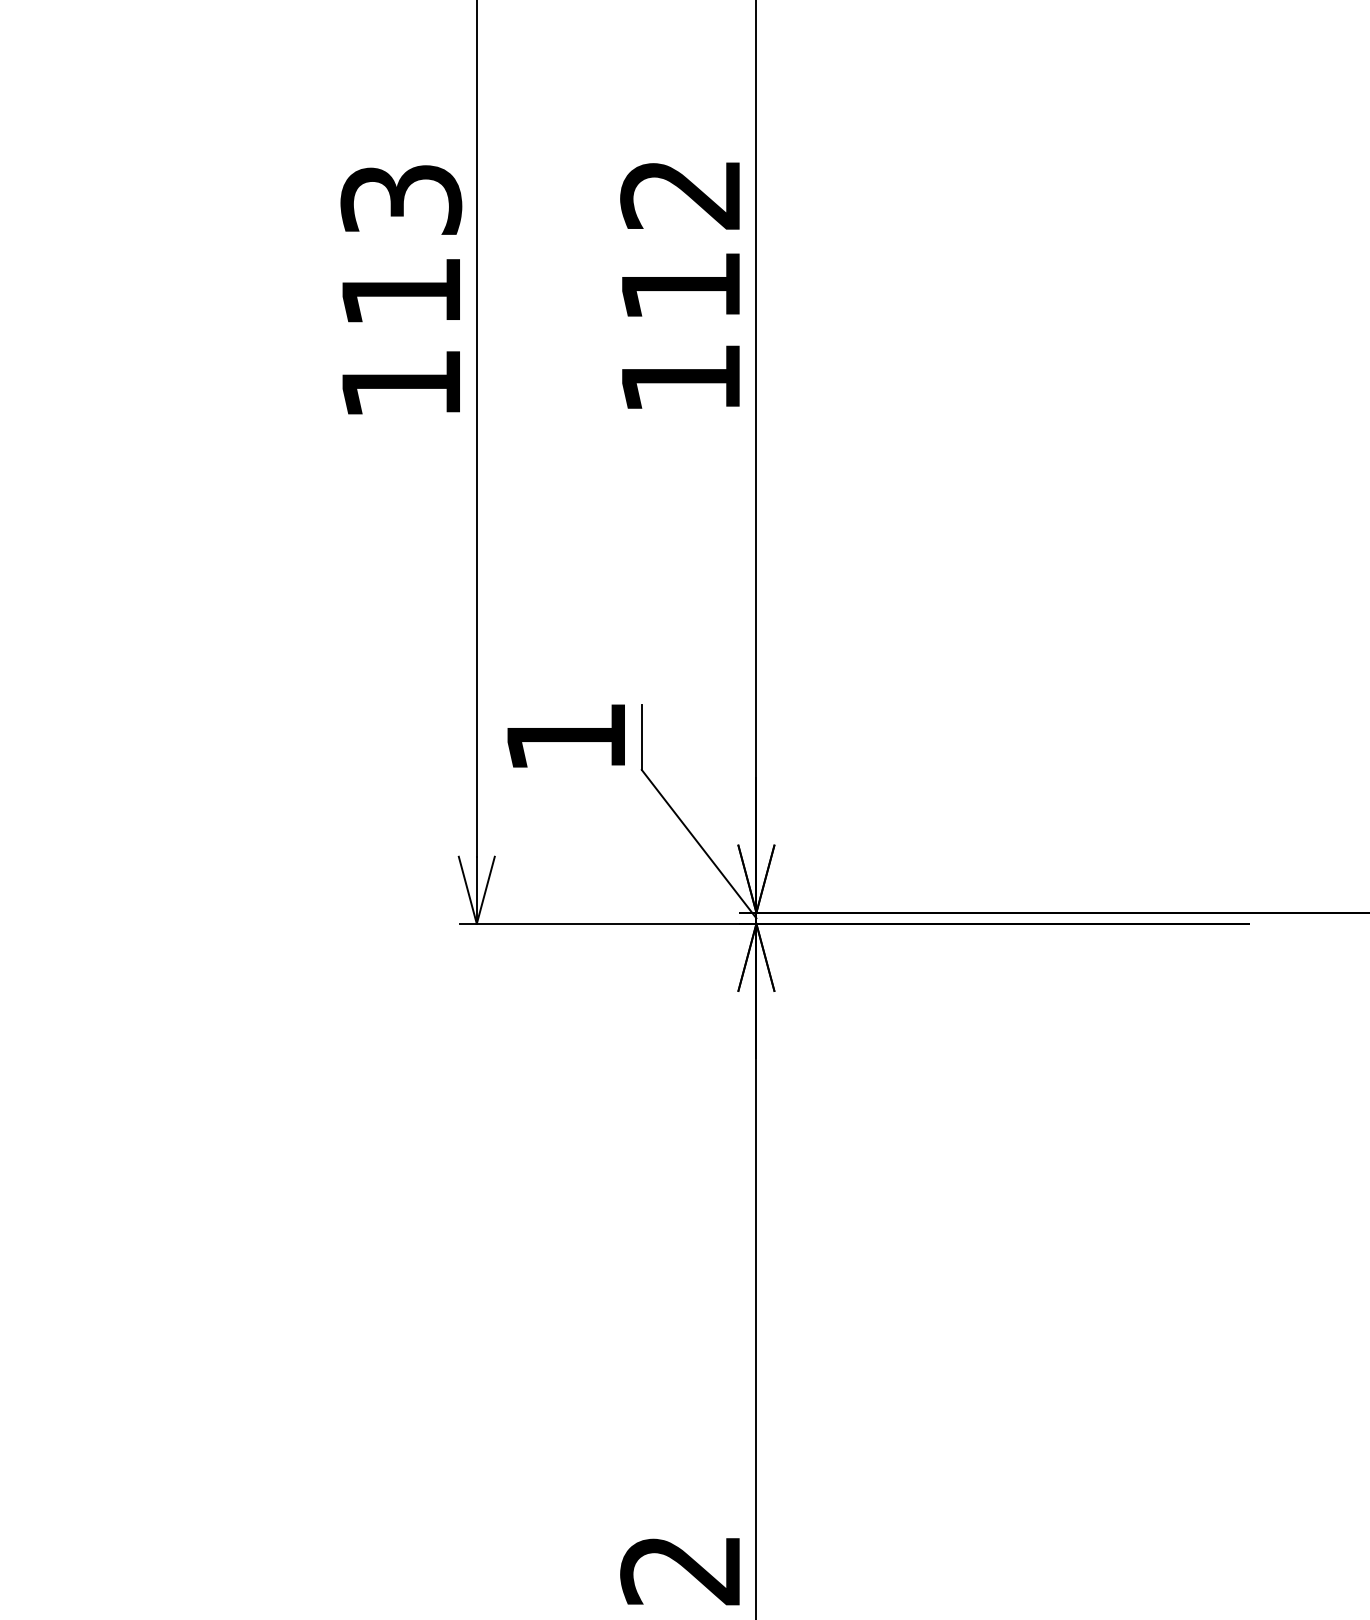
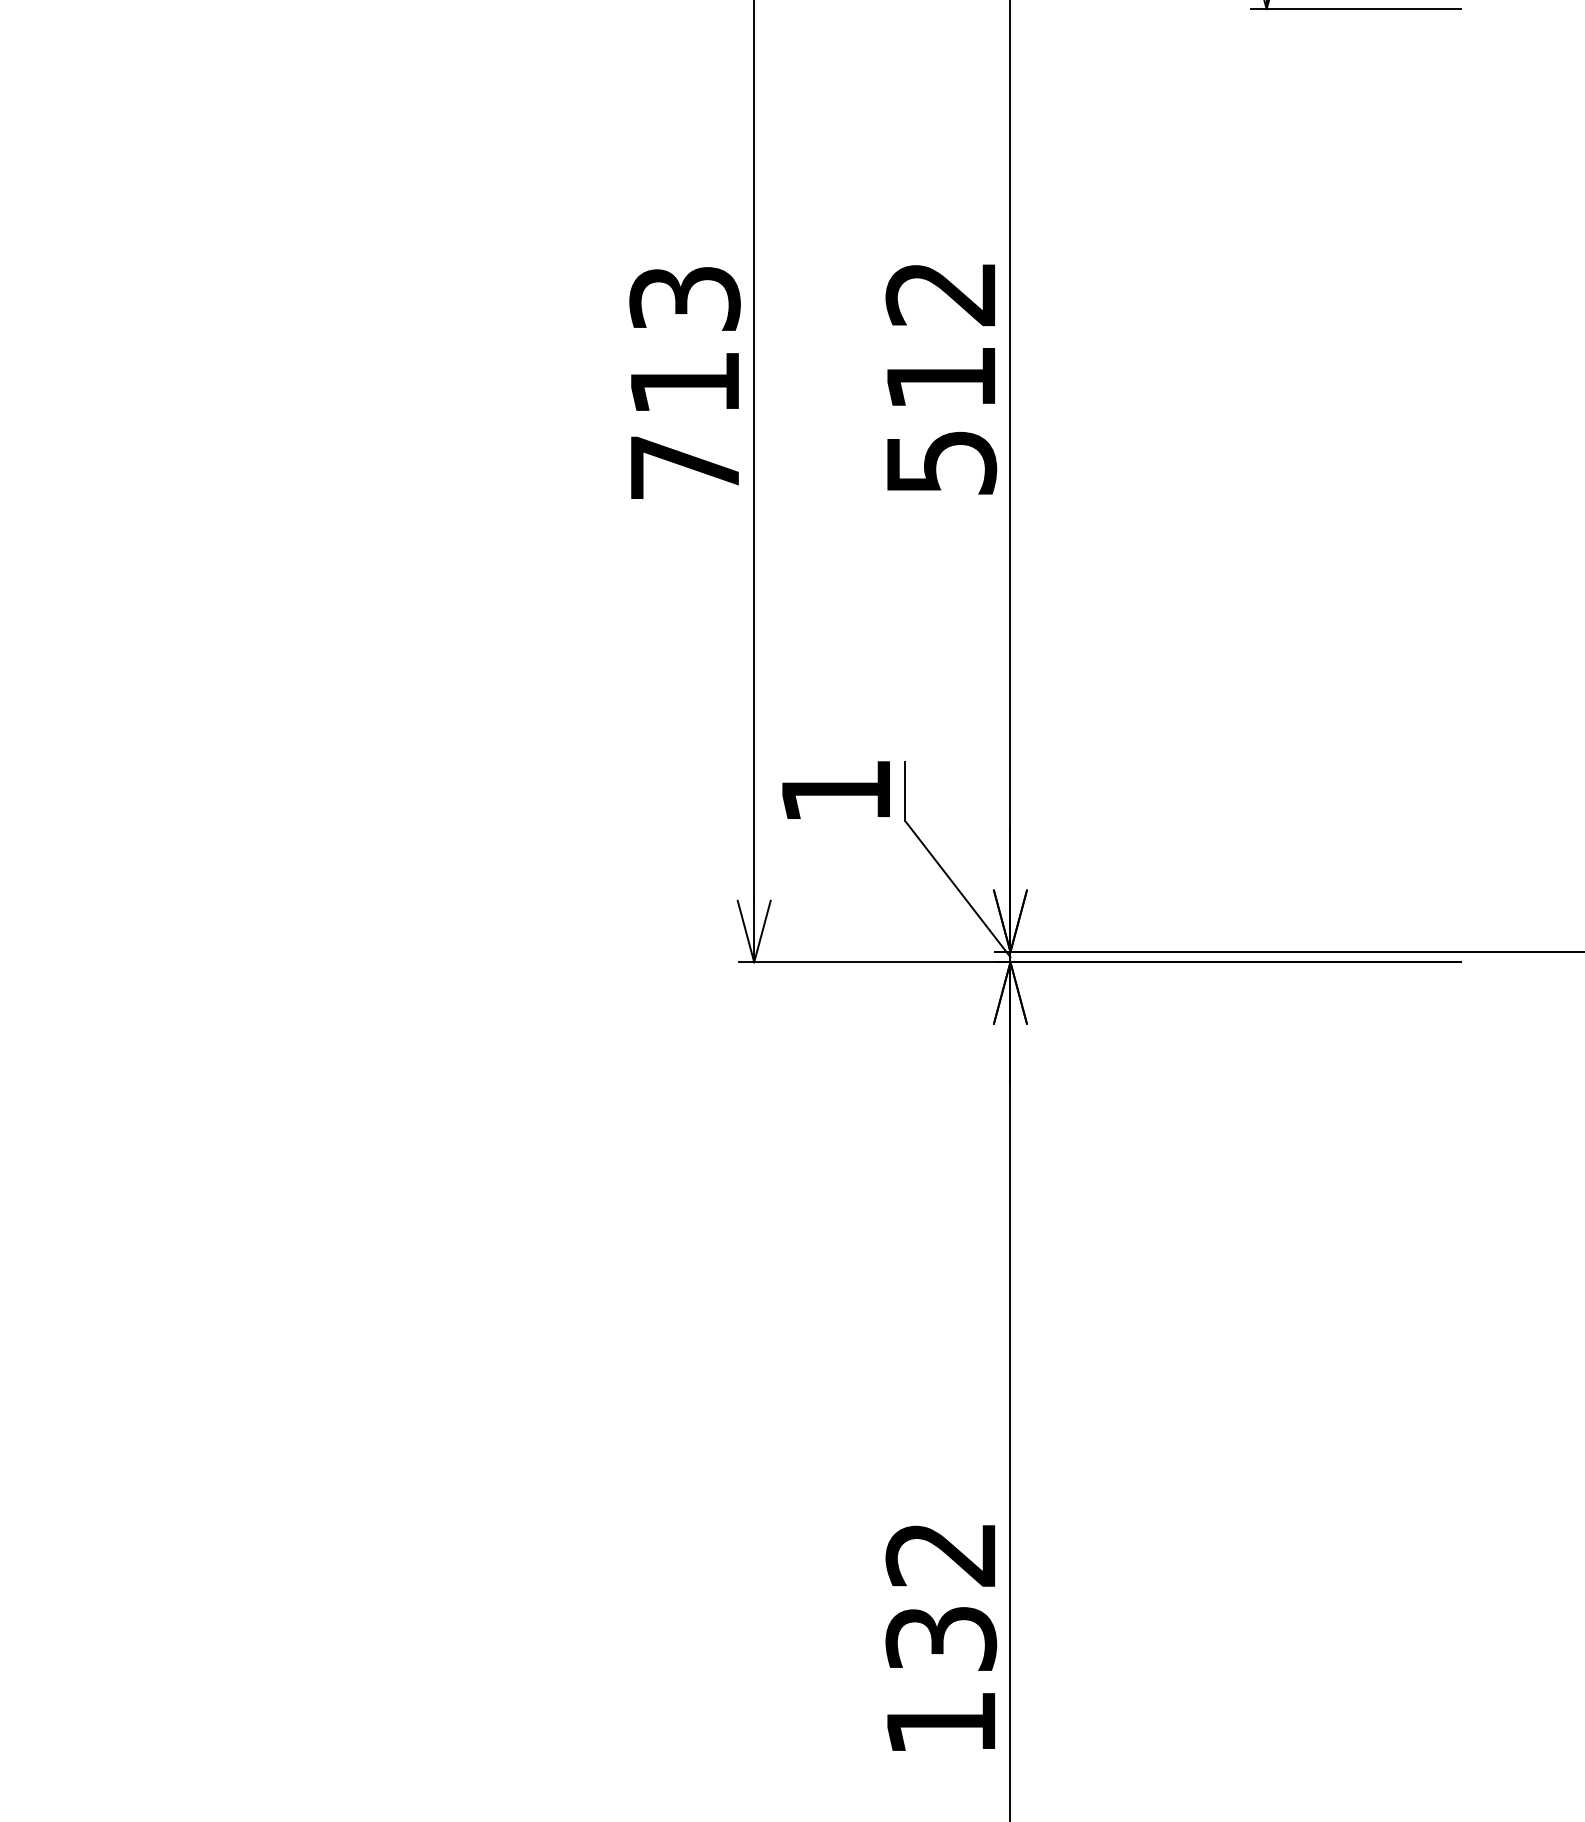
text: (682, 378) -> (942, 462), 112 -> 512
text: (400, 383) -> (684, 467), 113 -> 713

